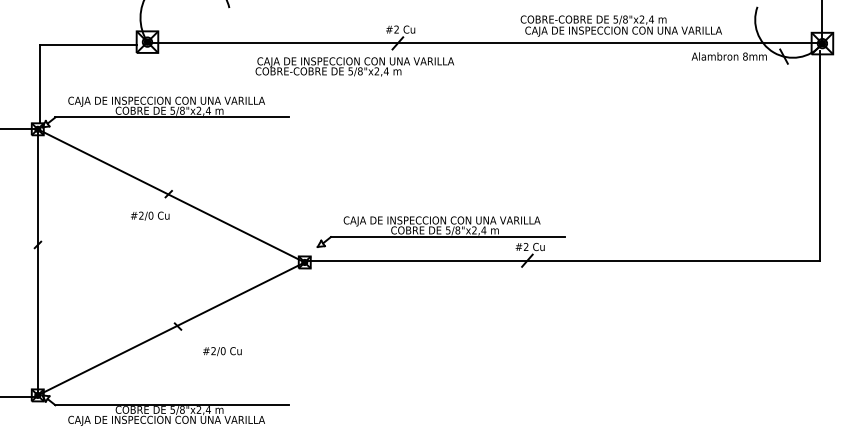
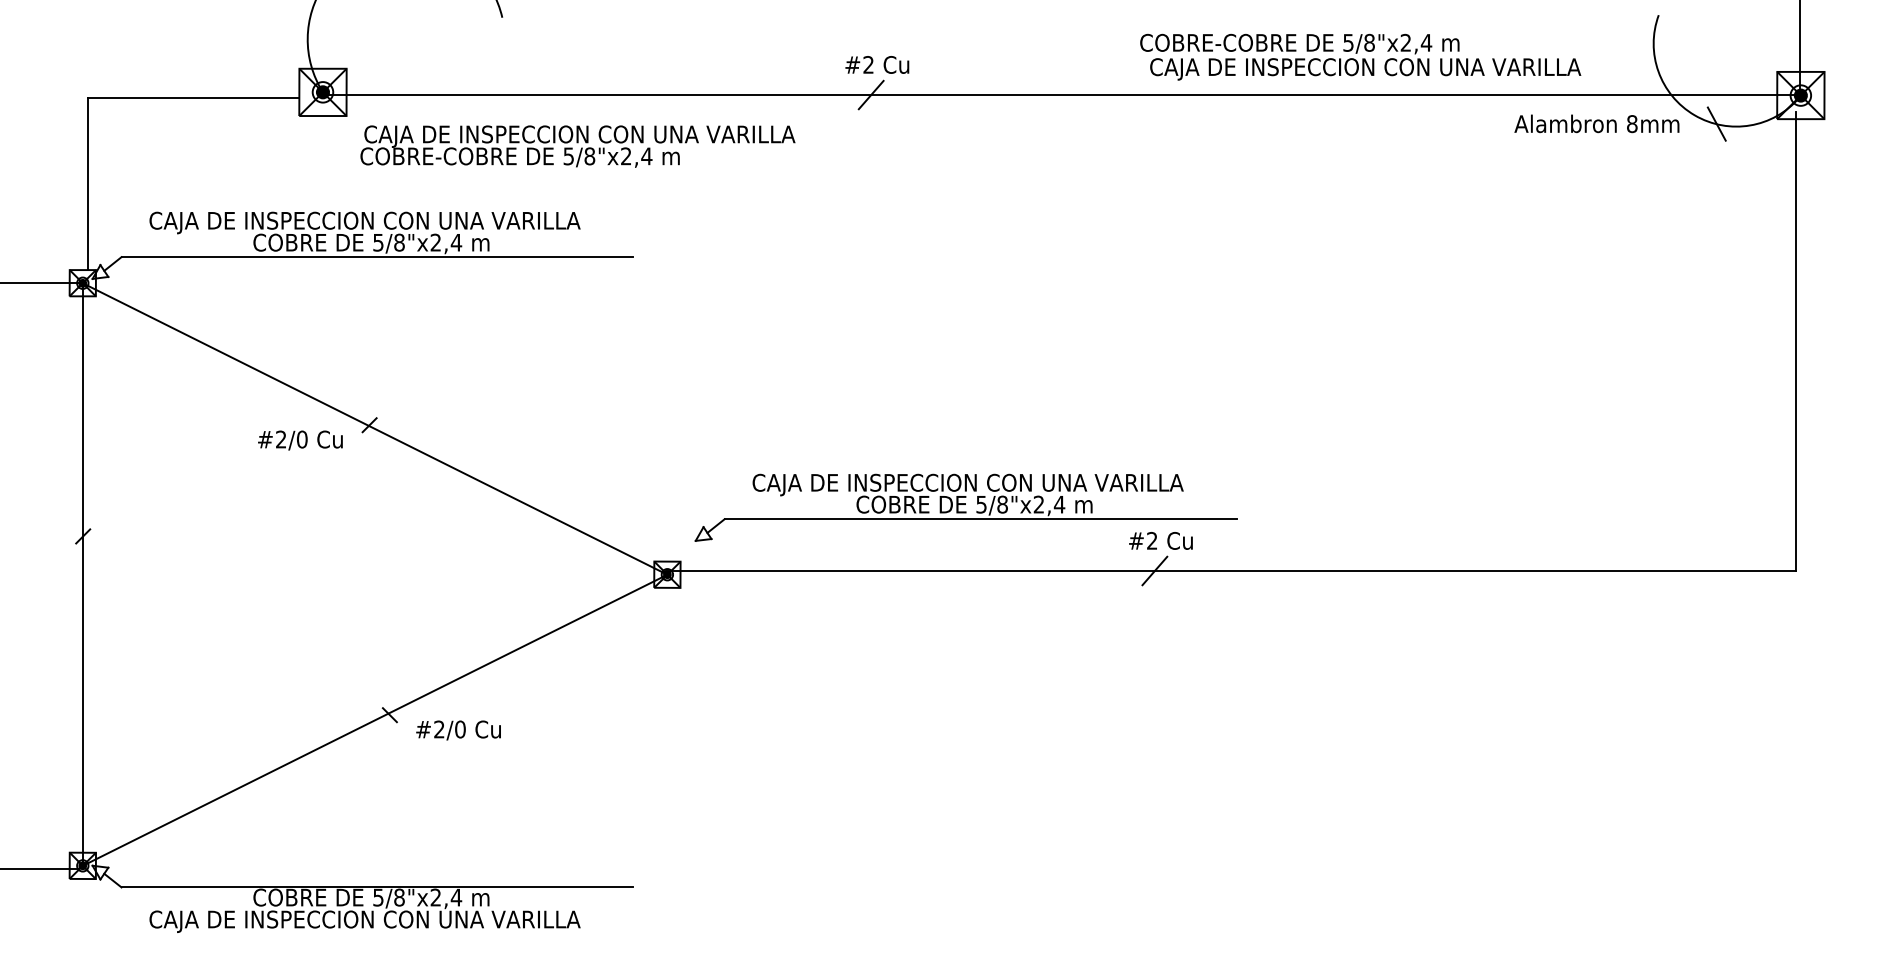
text: (354, 66) -> (577, 145), moved
text: (150, 215) -> (301, 439), moved
text: (222, 351) -> (458, 730), moved

